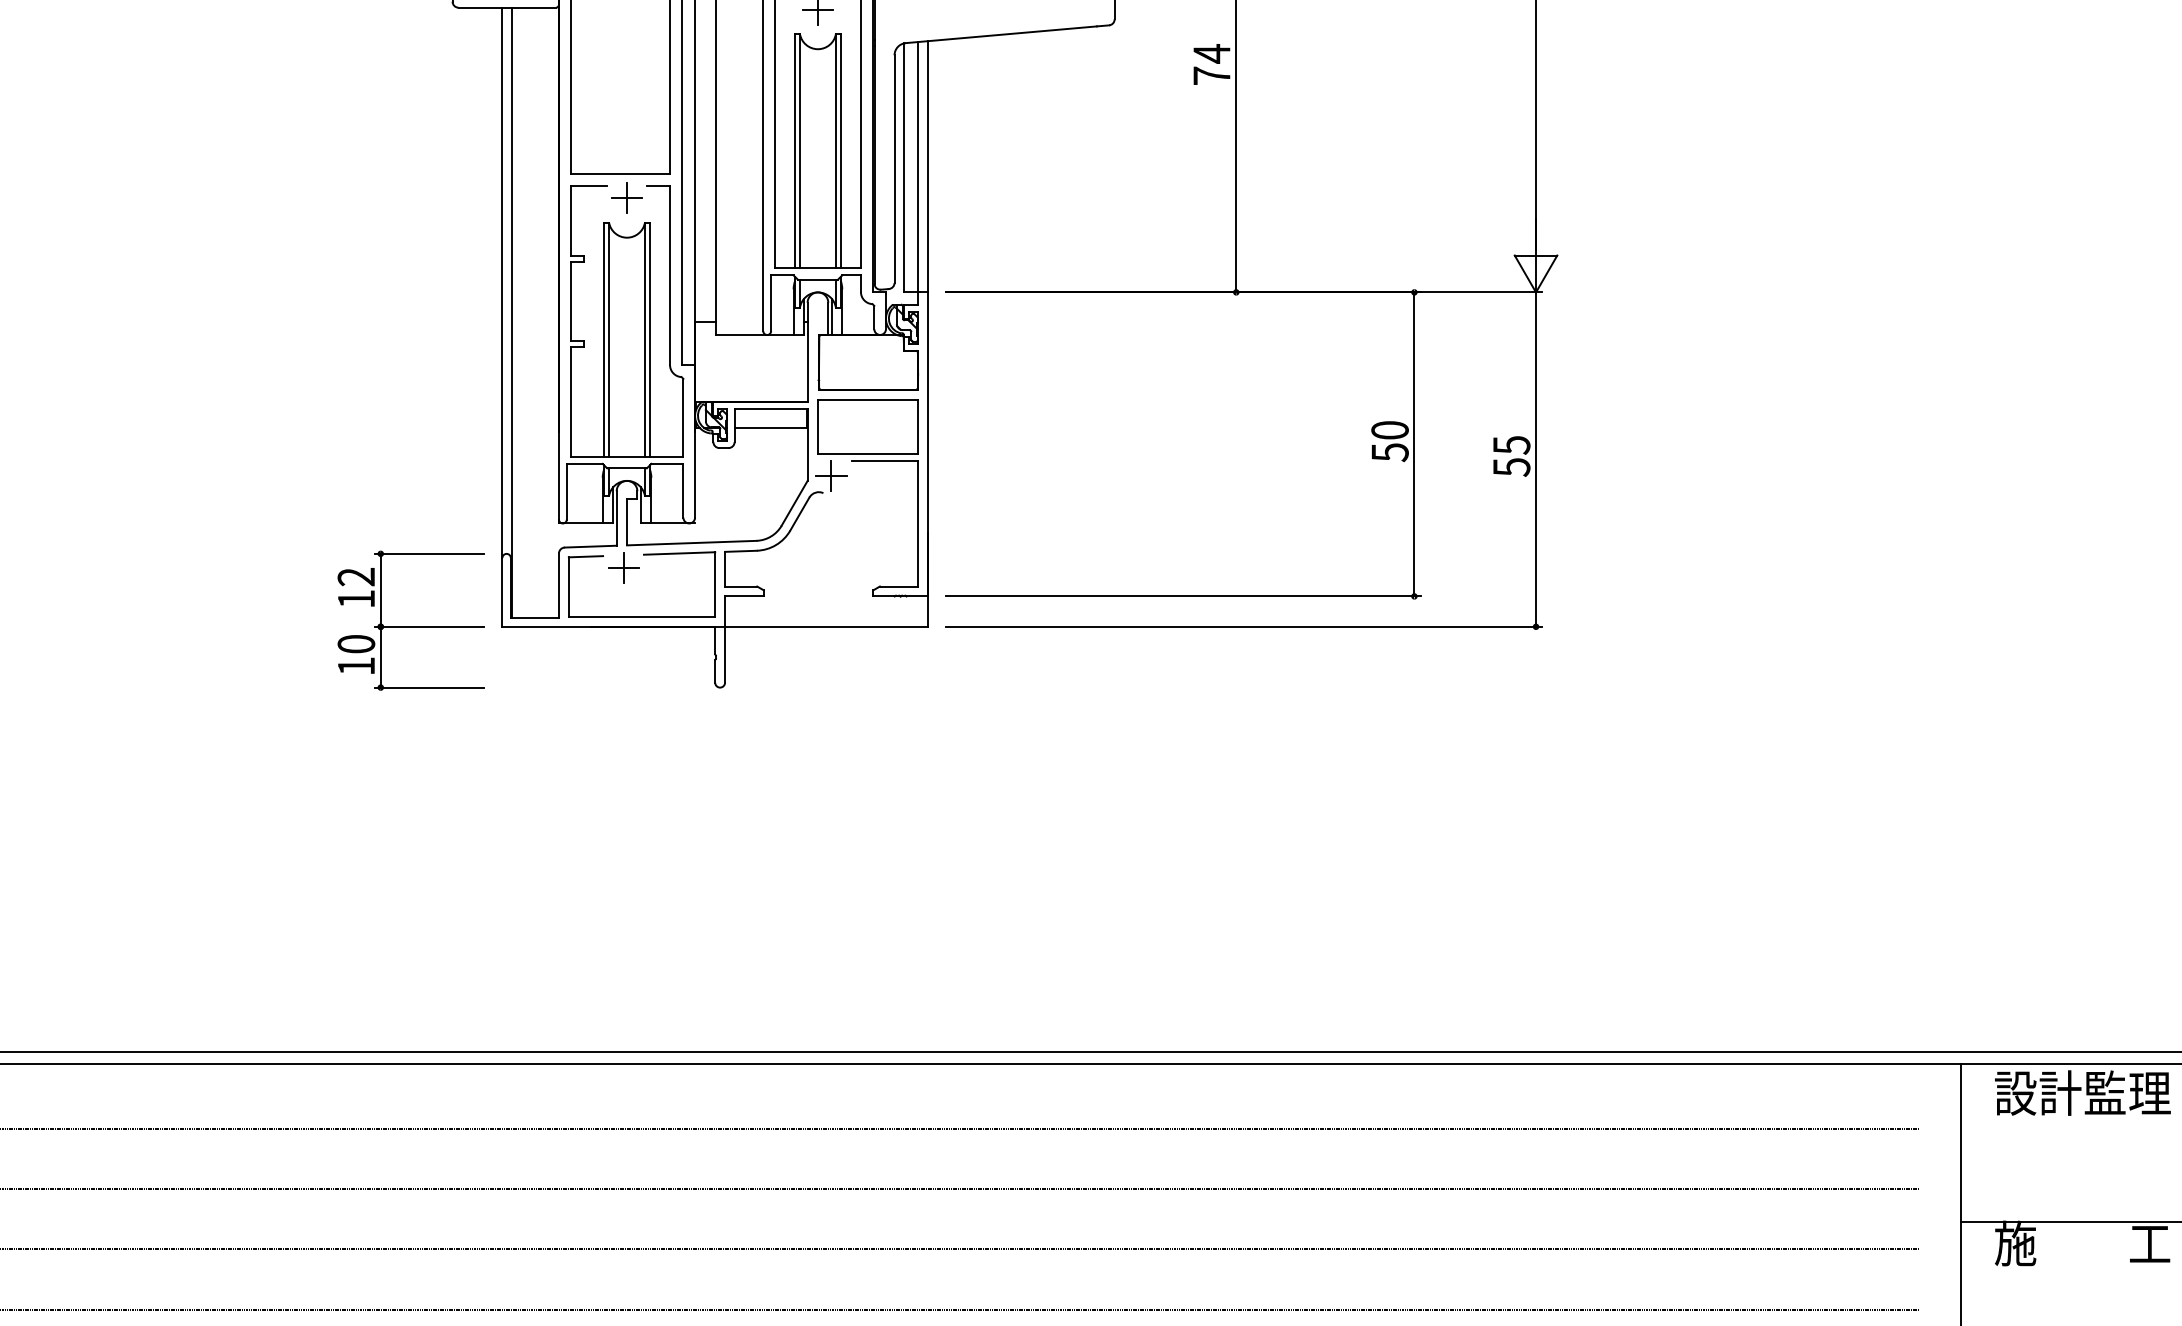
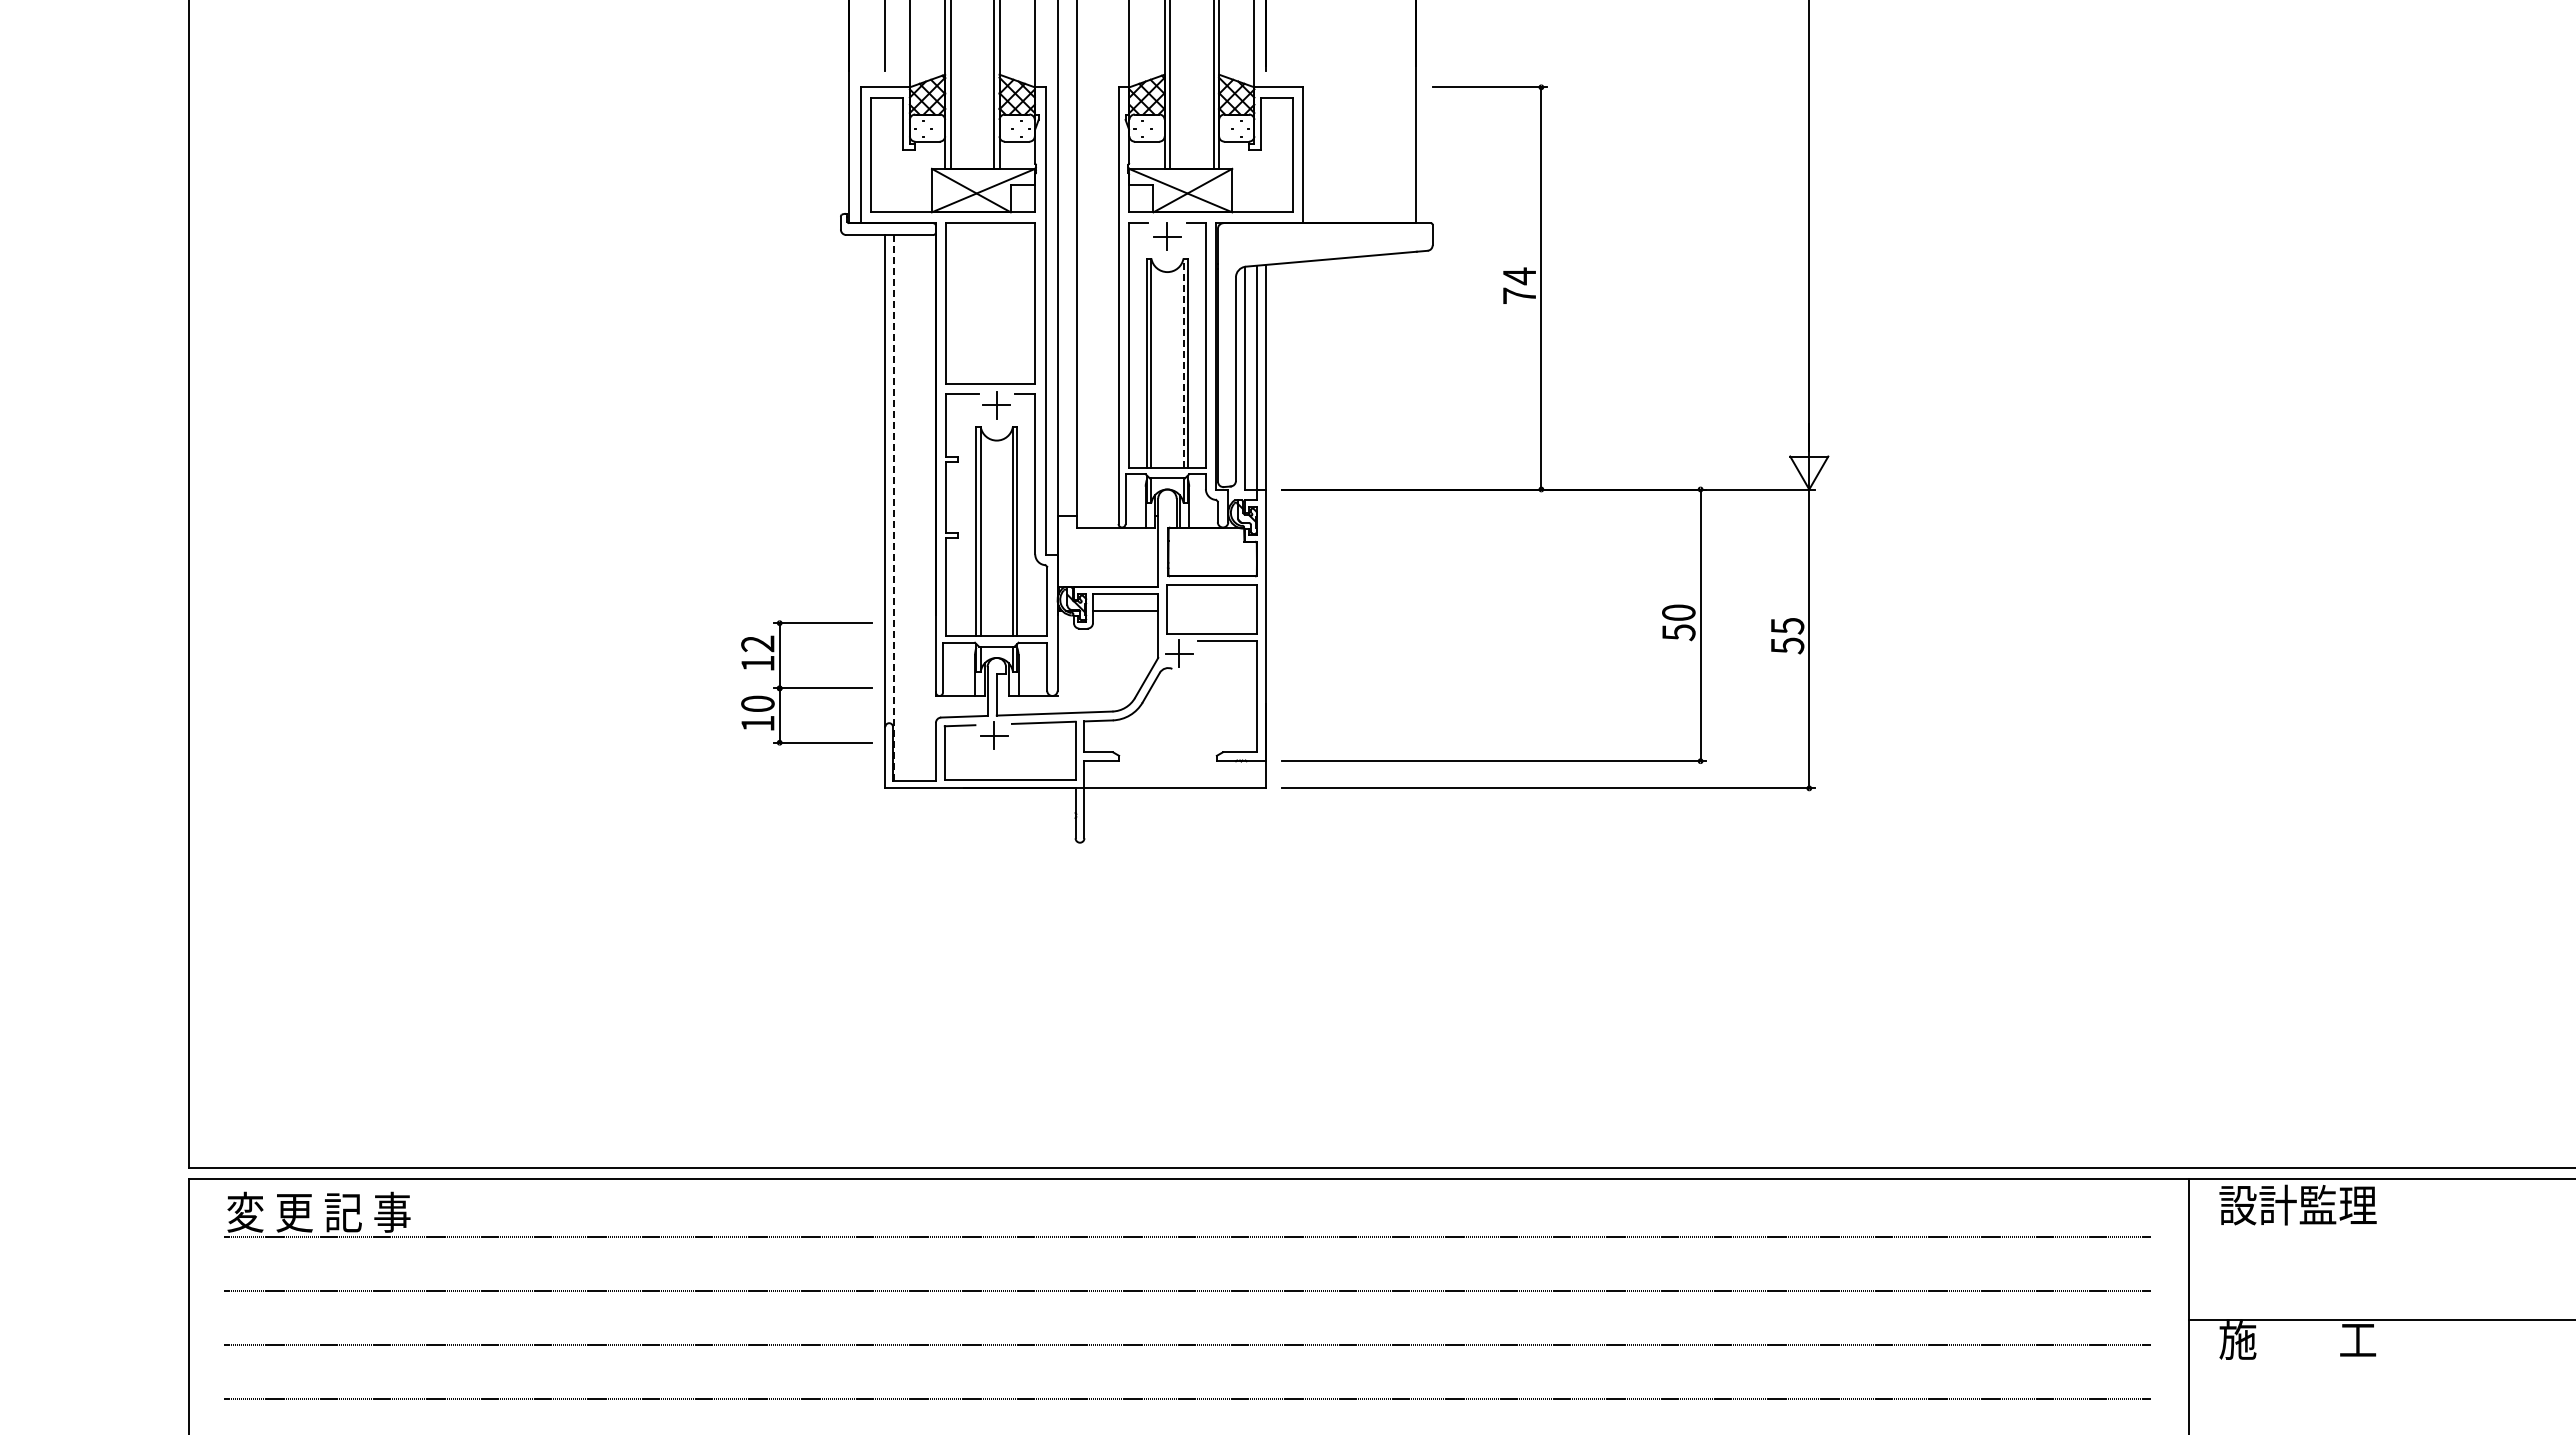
line: (835, 151) -> (1183, 363), solid -> dashed
line: (512, 312) -> (894, 507), solid -> dashed
part: (410, 620) -> (806, 682), moved

